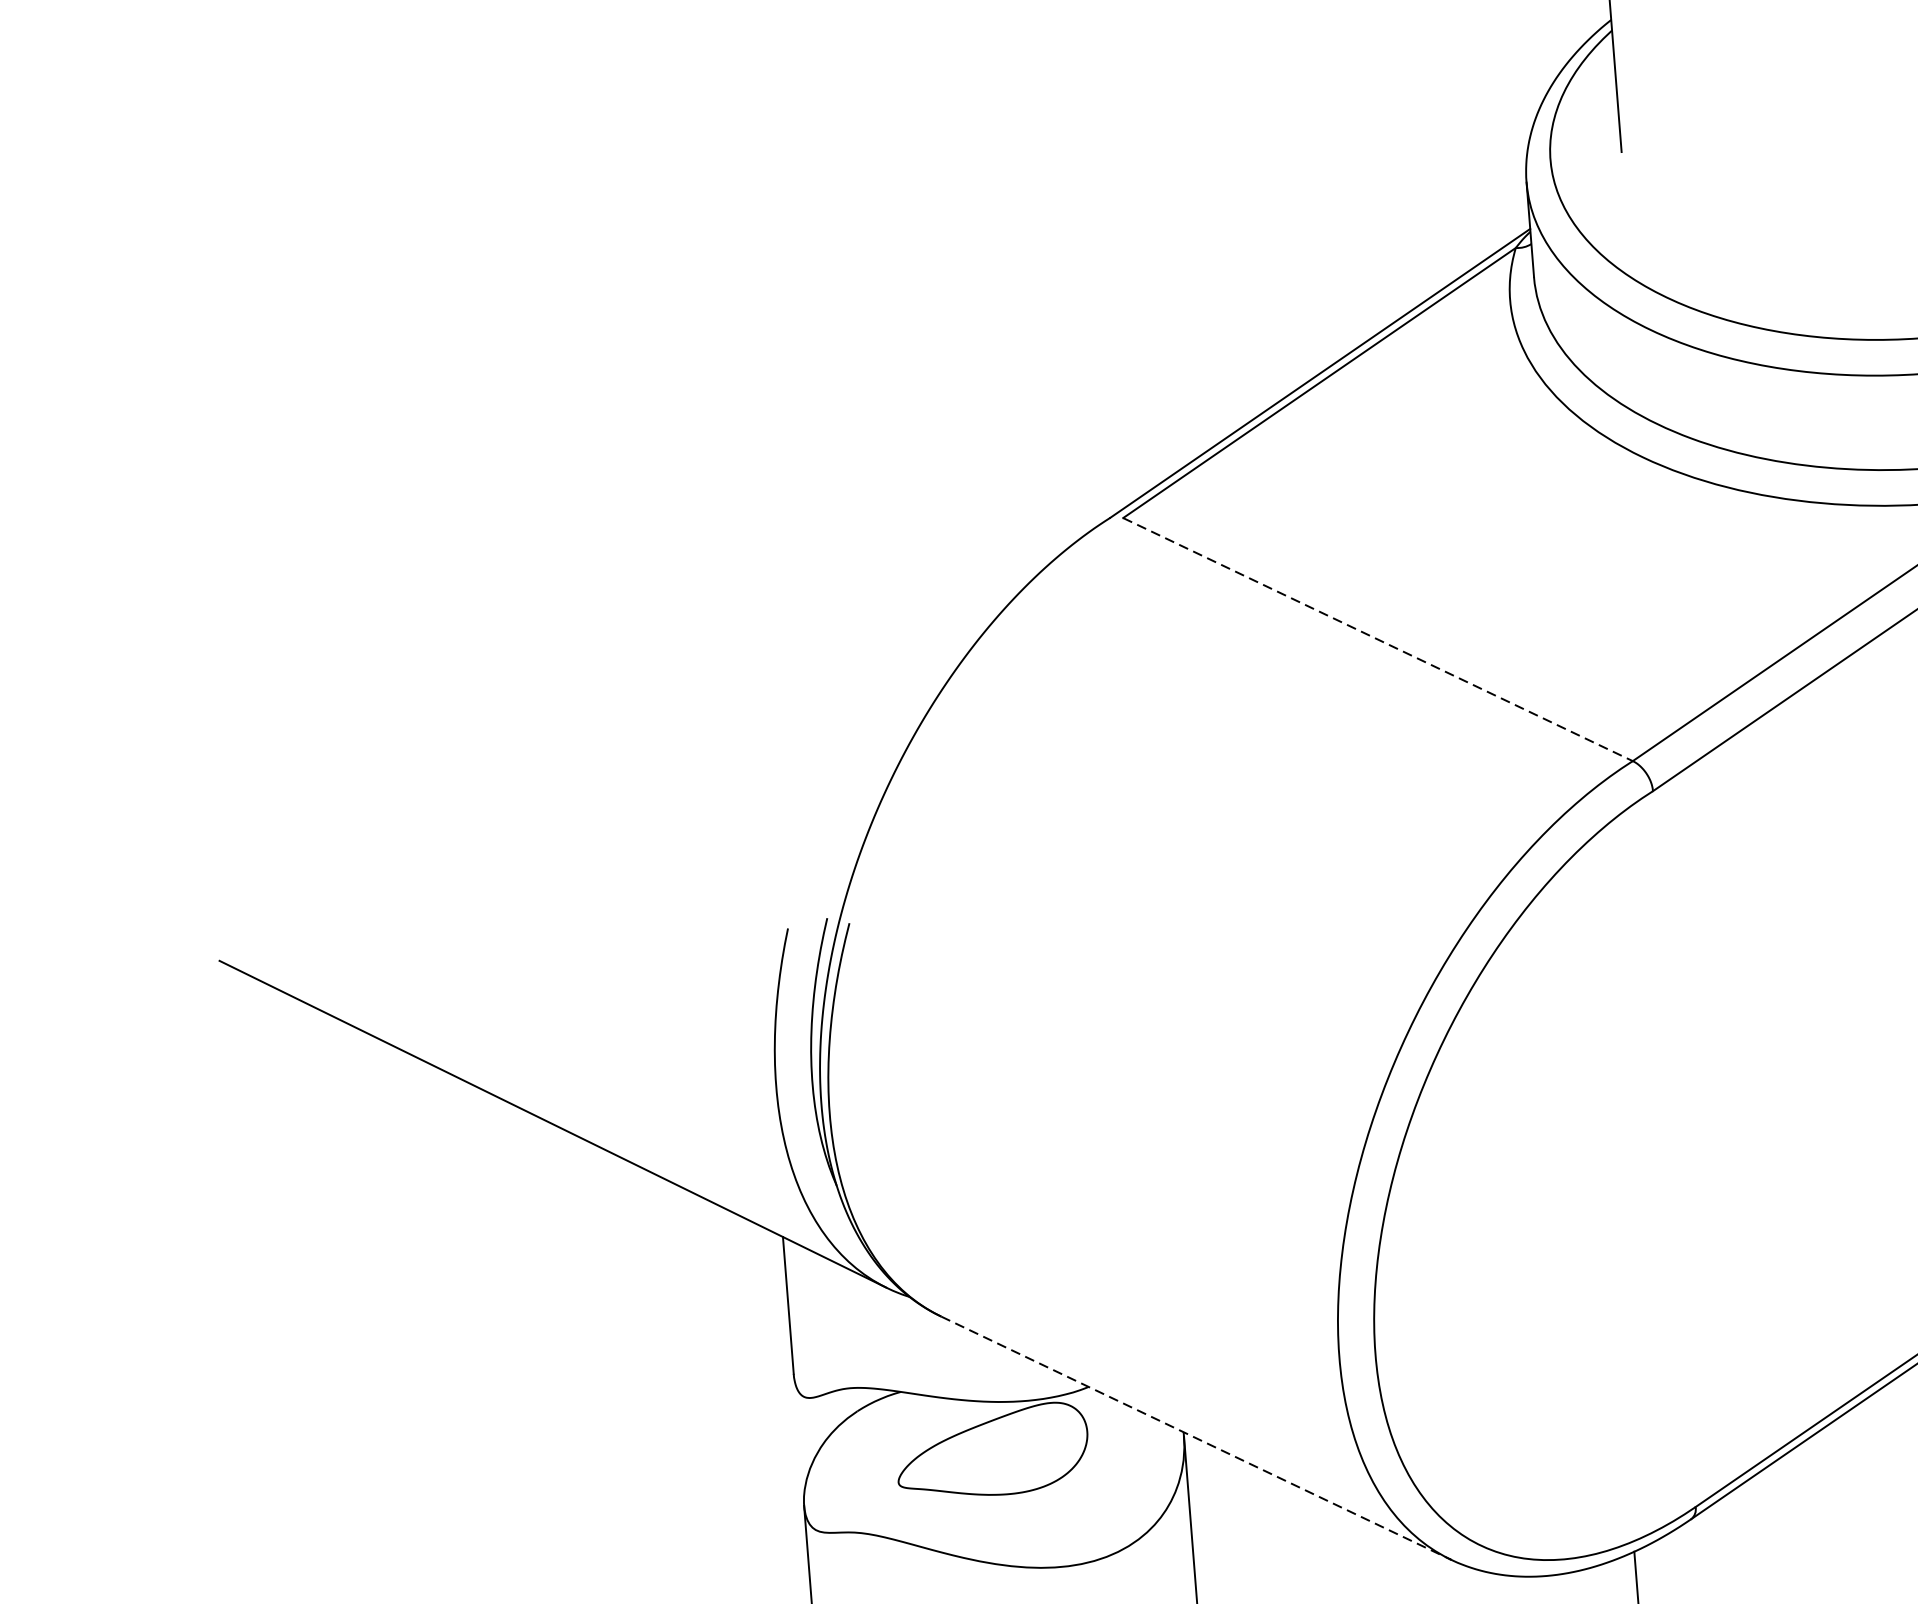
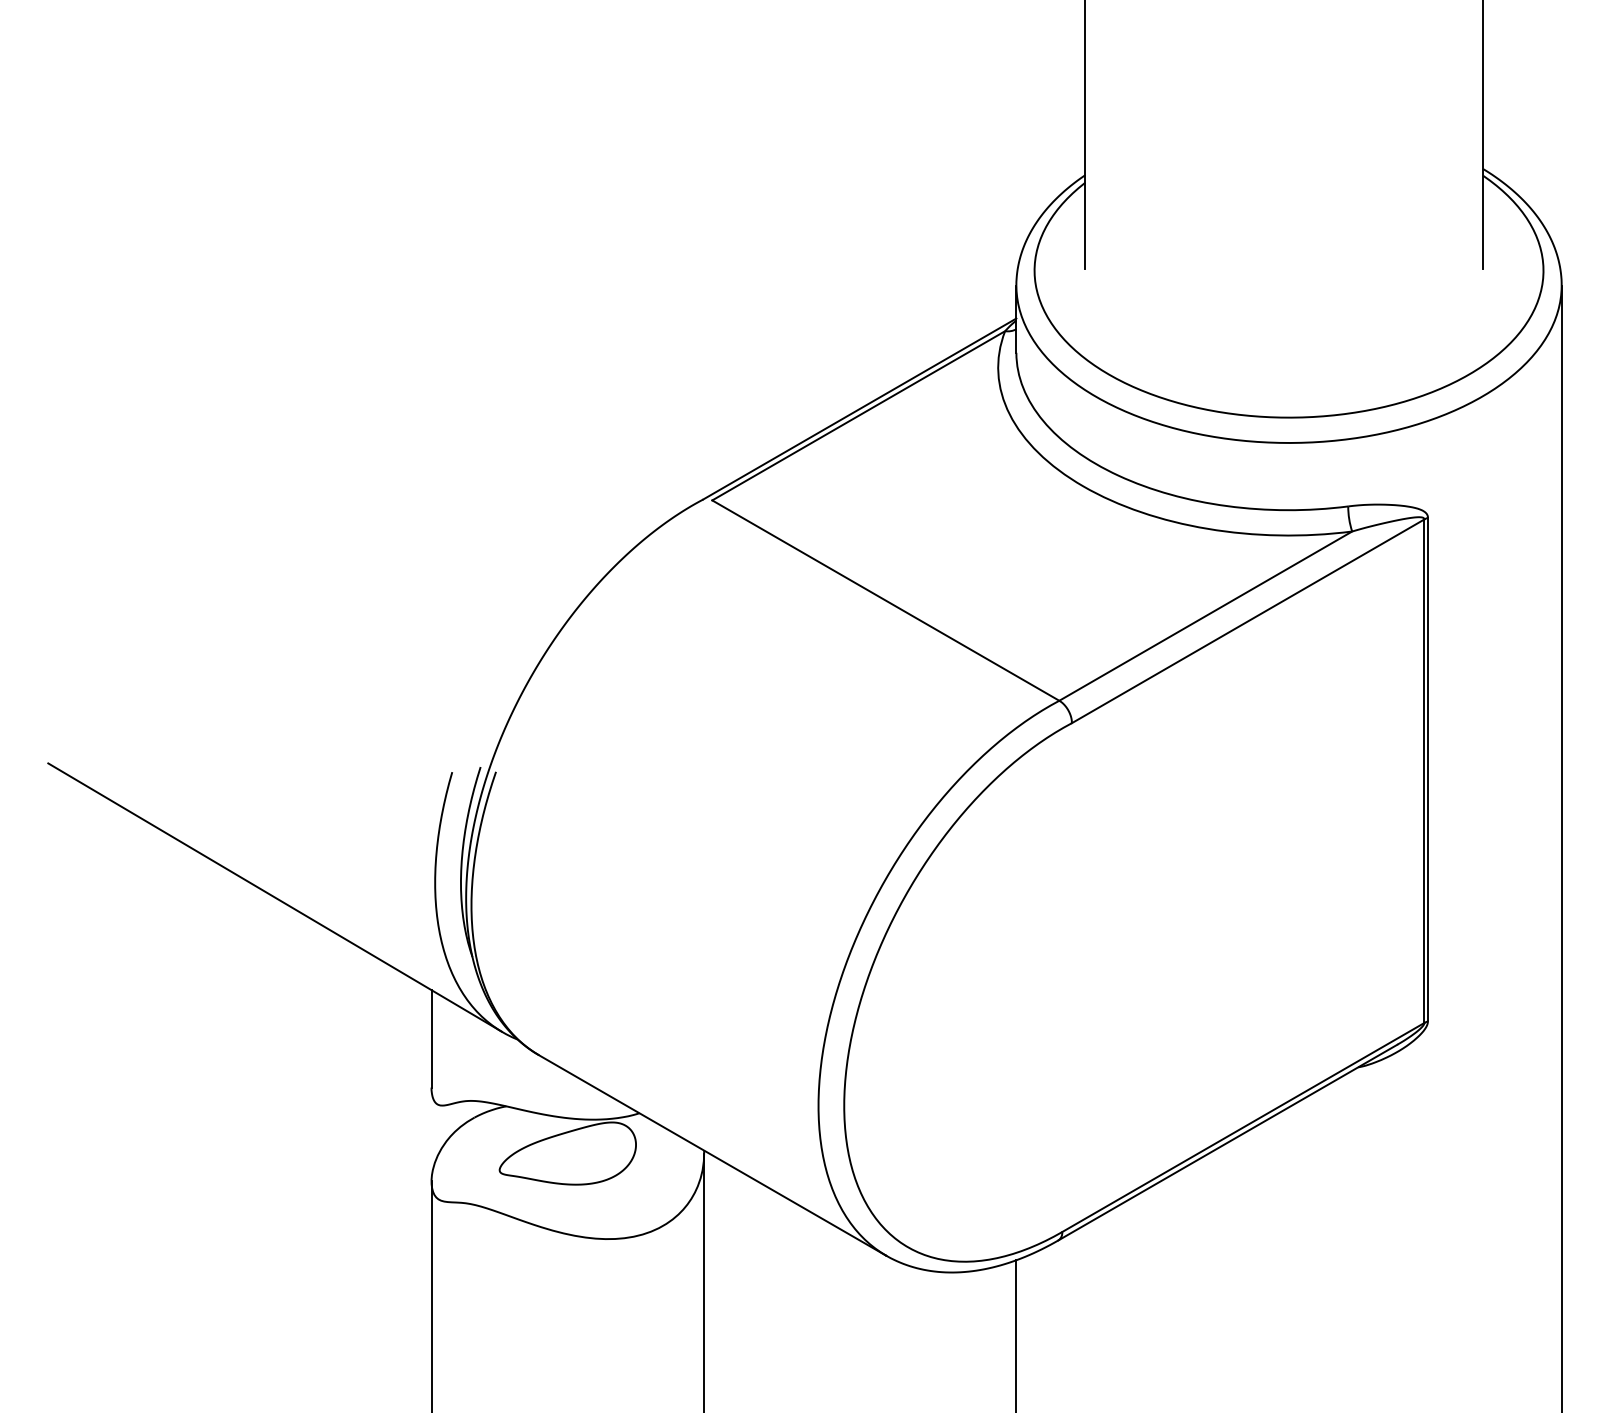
line: (1378, 639) -> (886, 600), dashed -> solid
line: (1197, 1438) -> (713, 1155), dashed -> solid

